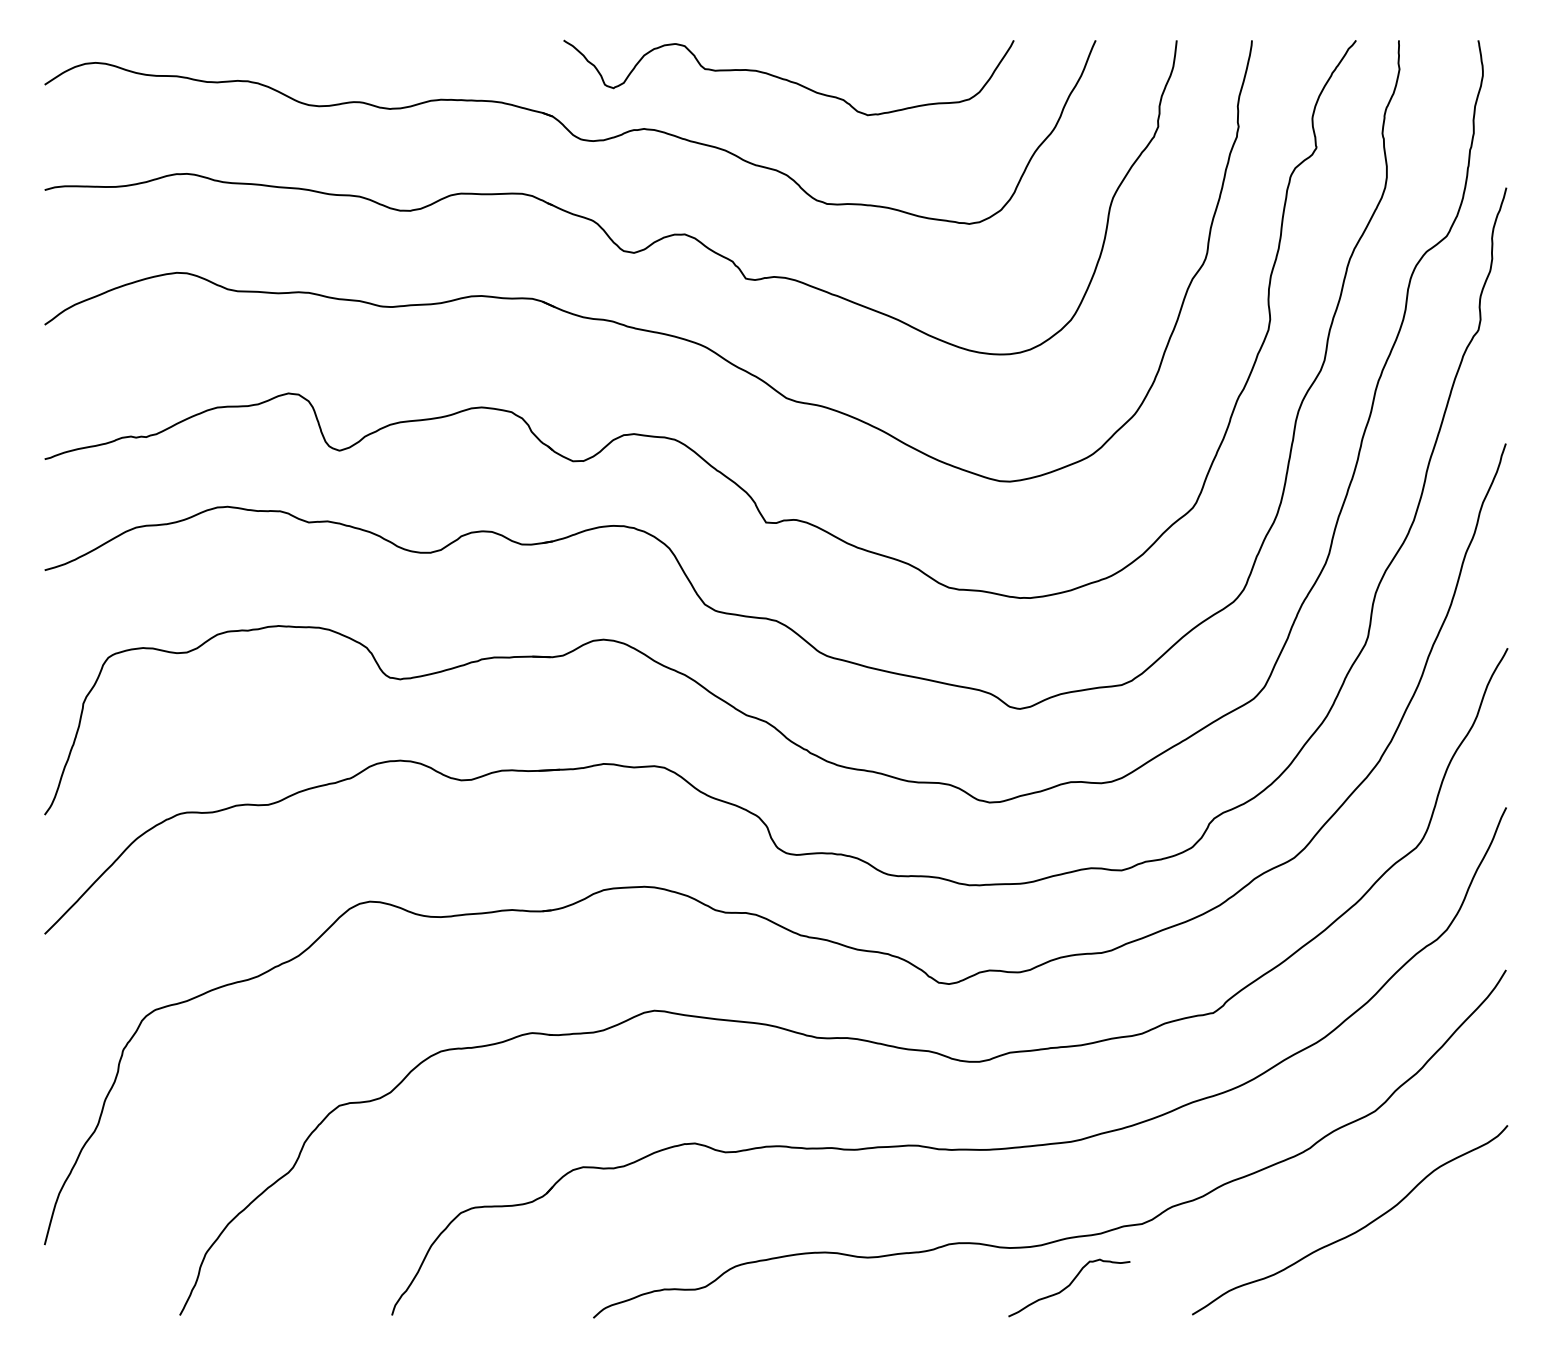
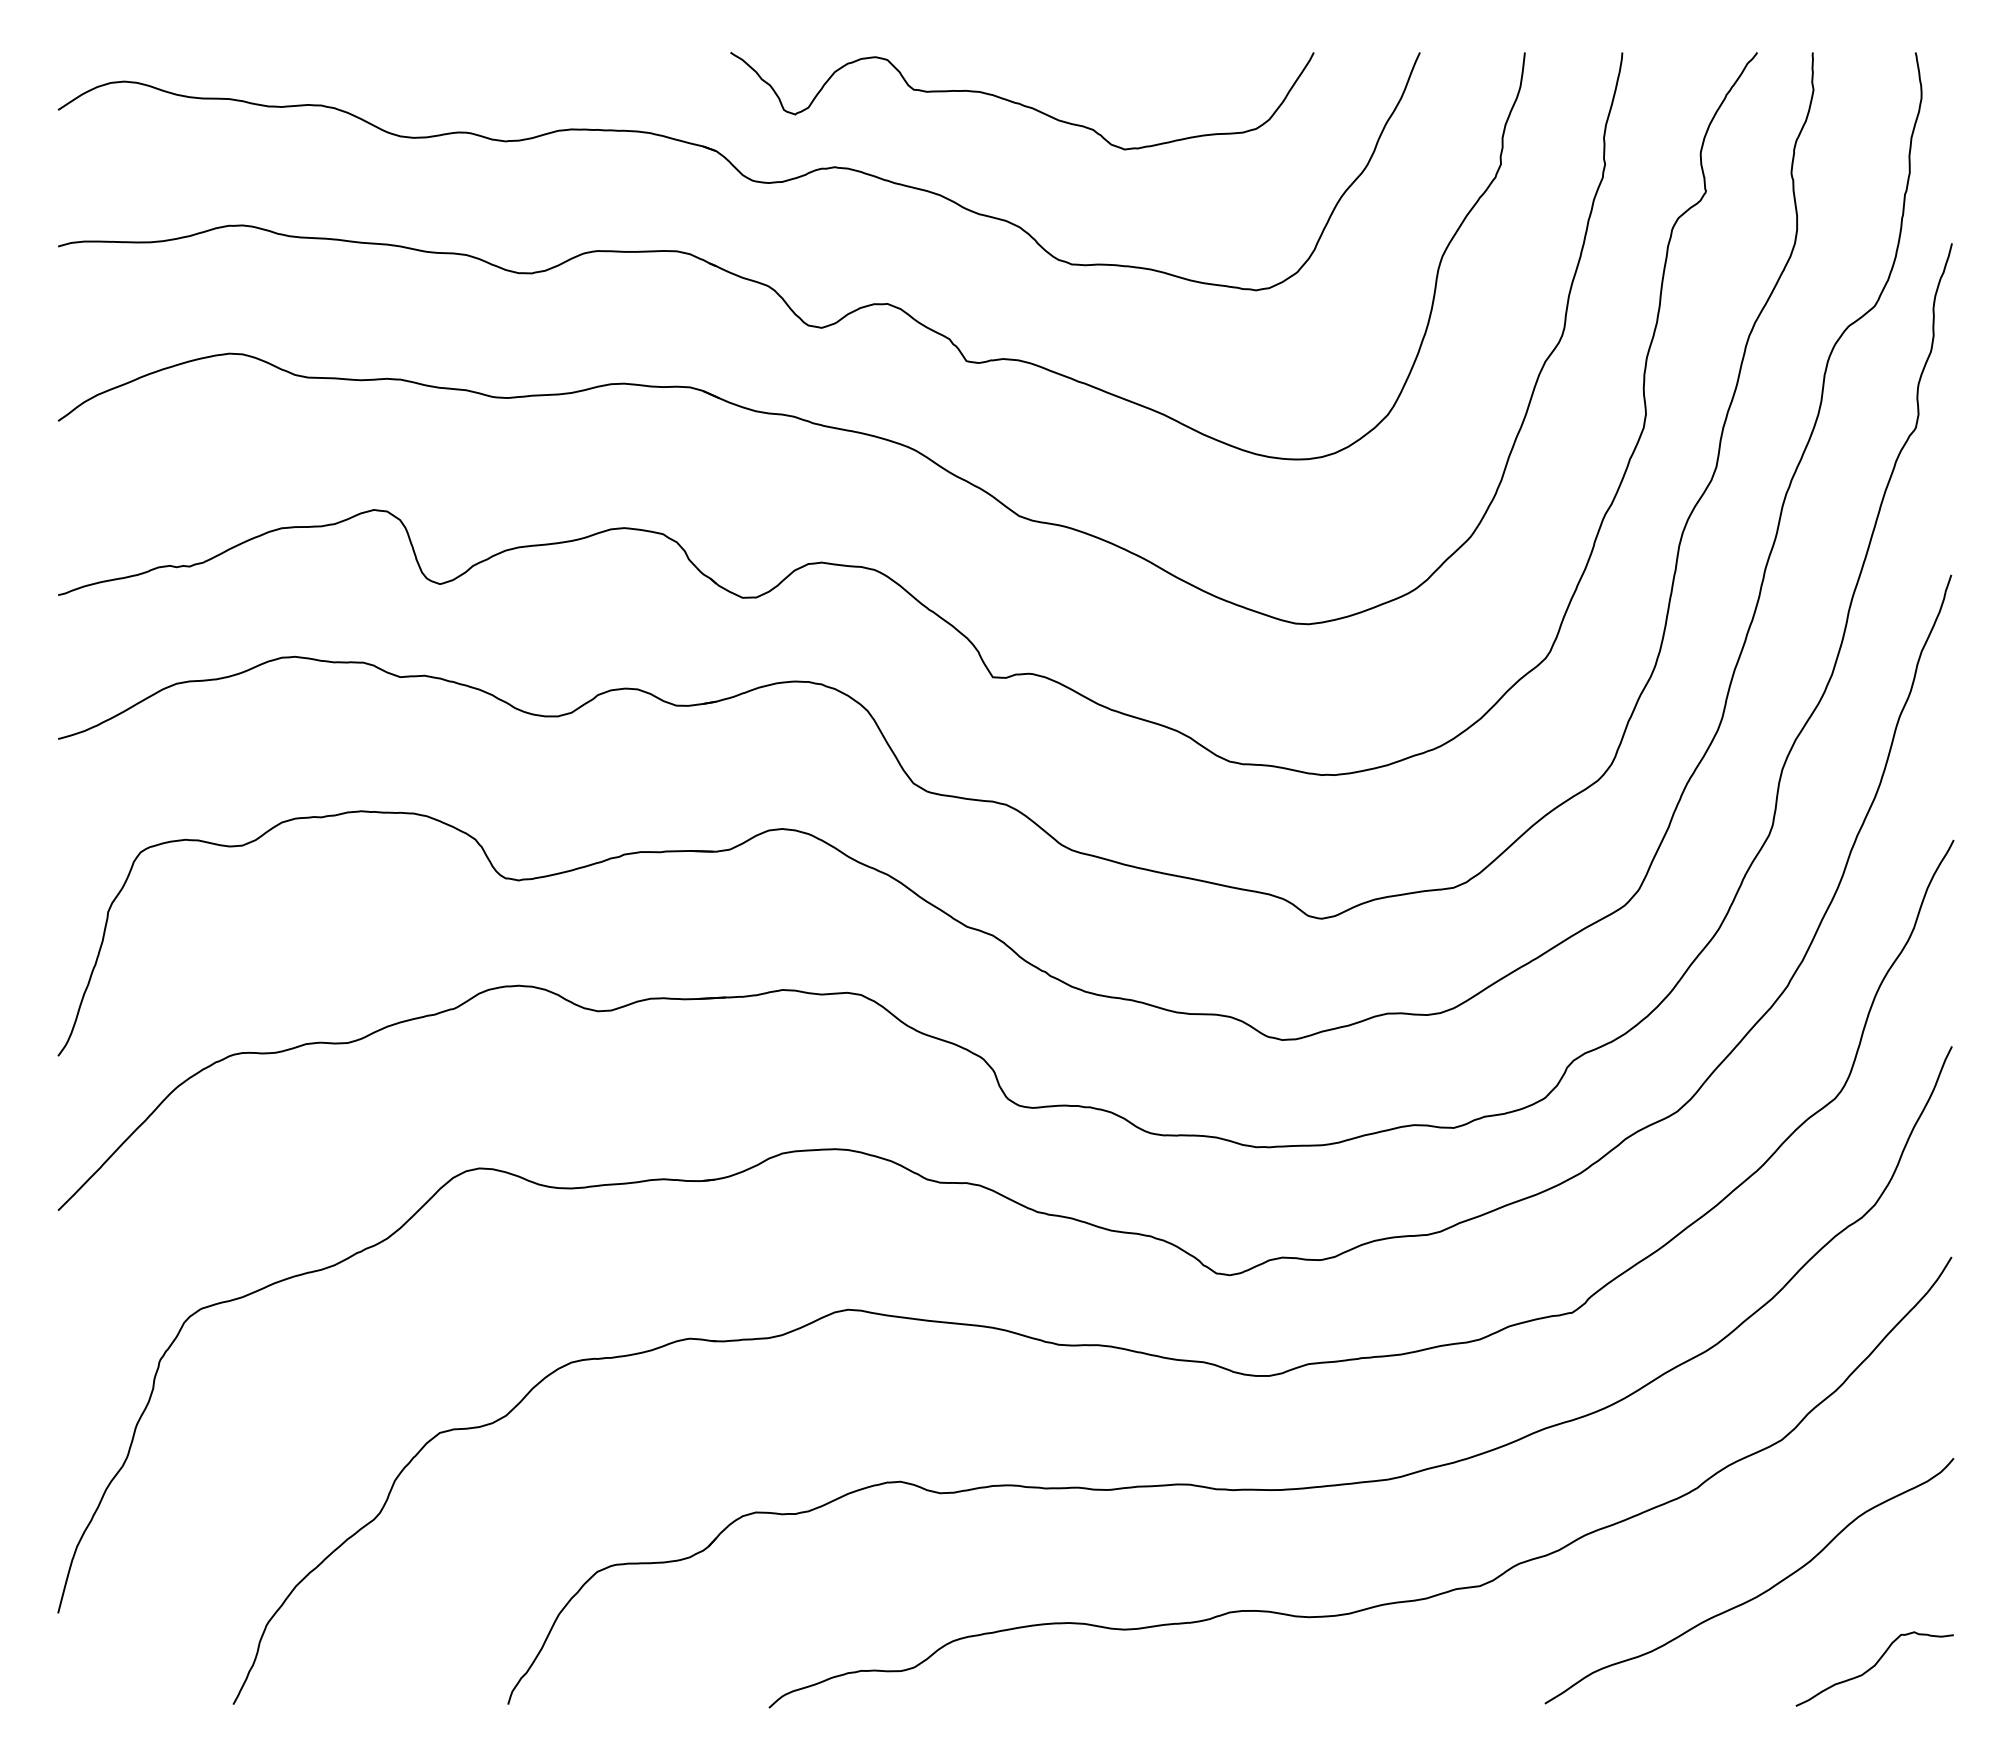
curve: (1068, 1286) -> (1873, 1667), moved

